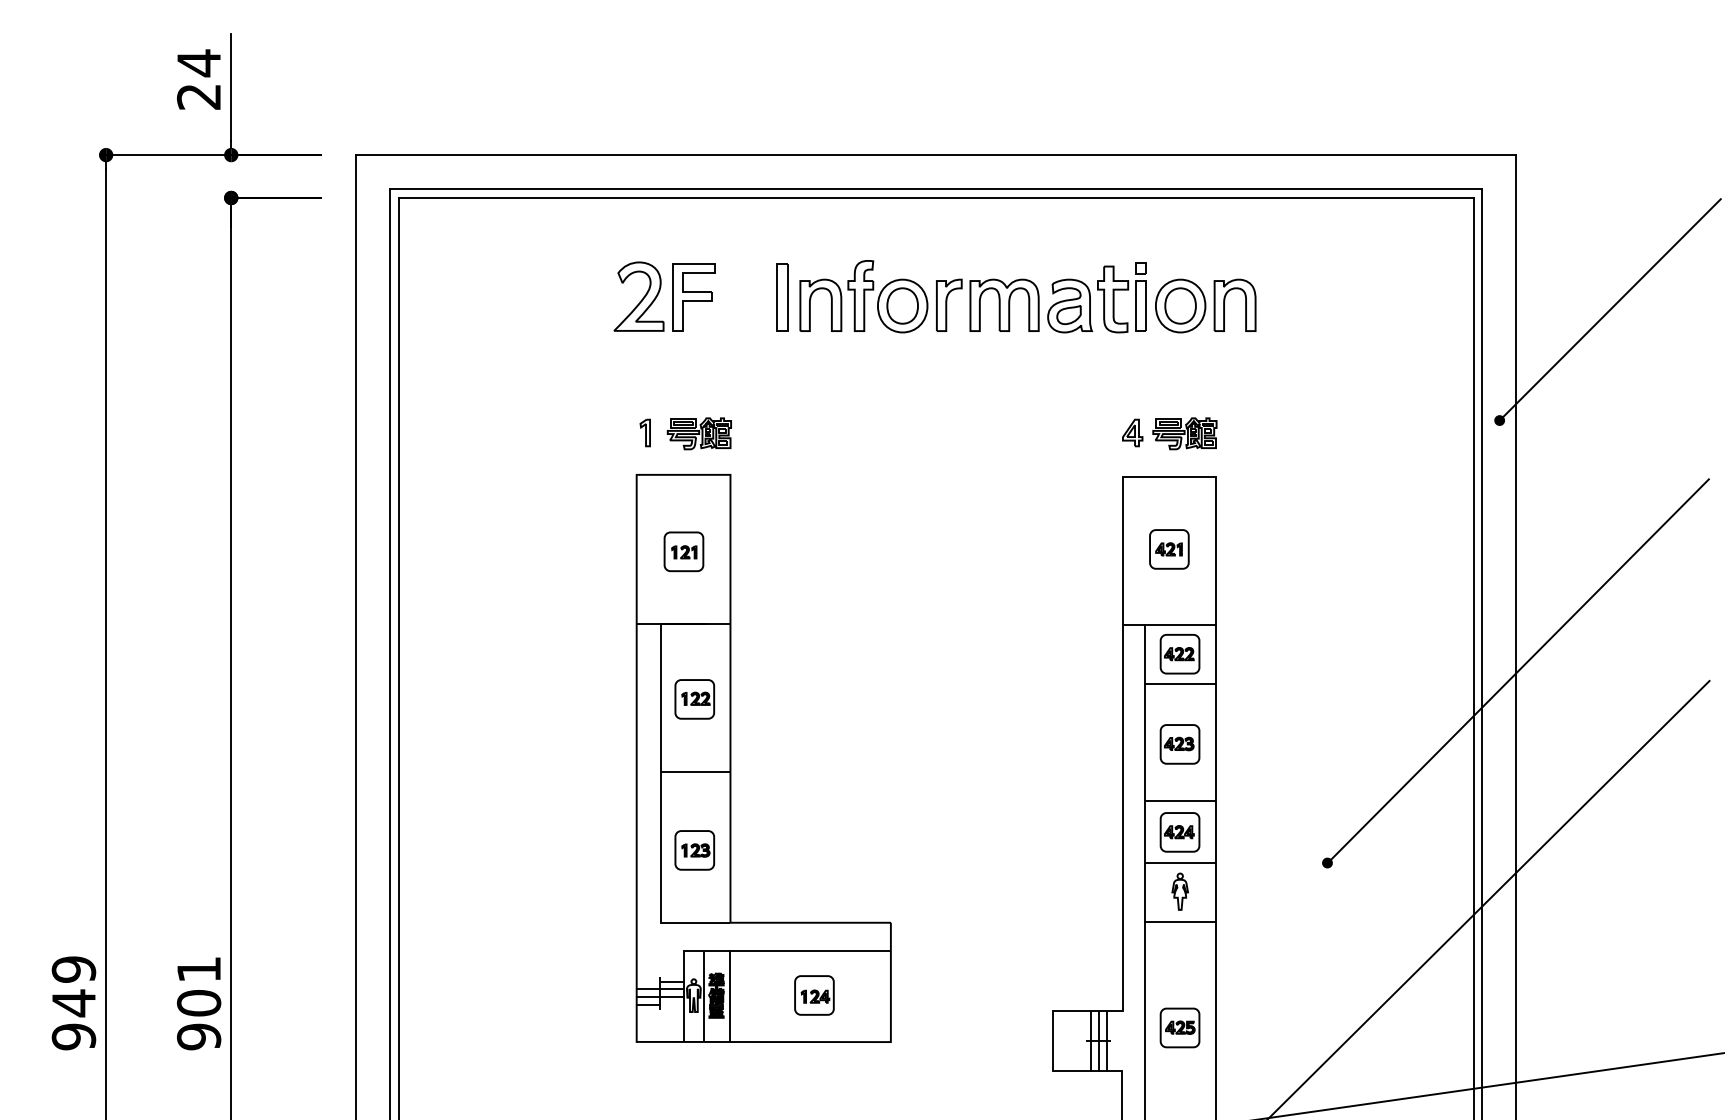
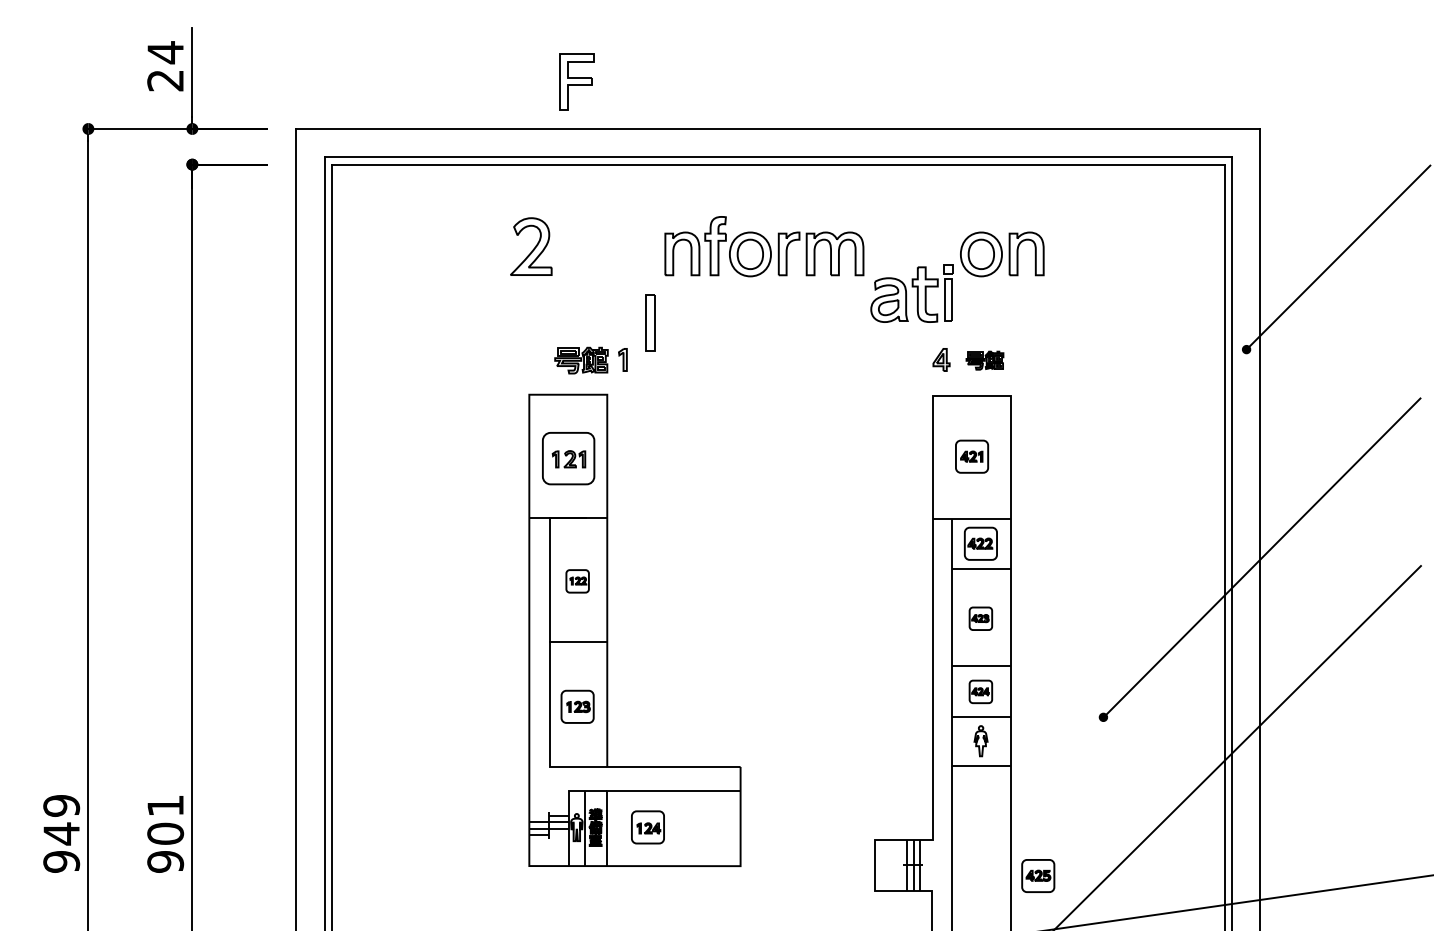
part: (693, 297) -> (576, 81), moved
part: (782, 297) -> (650, 322), moved
part: (1096, 297) -> (911, 293), moved
part: (644, 432) -> (622, 359), moved
part: (1184, 433) -> (984, 360), size x0.7
part: (683, 551) -> (568, 458), size x1.6
part: (694, 699) -> (577, 581), size x0.7
part: (1179, 744) -> (980, 618), size x0.7
part: (1179, 832) -> (980, 691), size x0.7
part: (814, 995) -> (648, 827), moved
part: (1179, 1027) -> (1037, 875), moved

